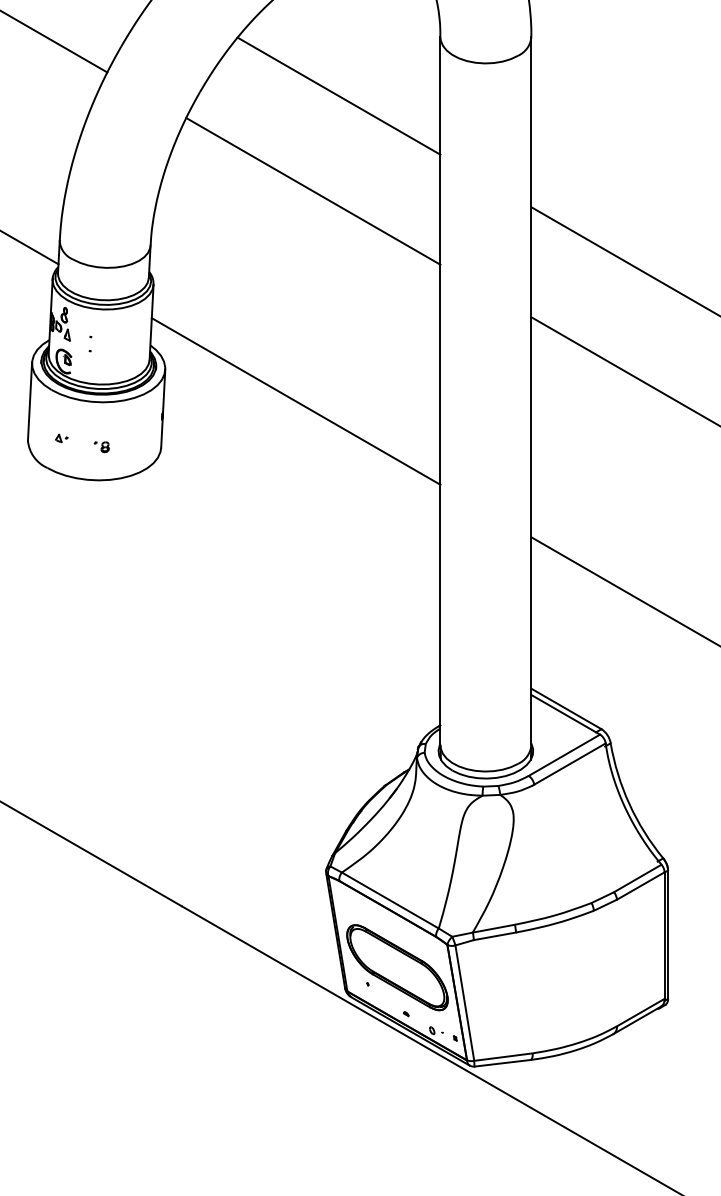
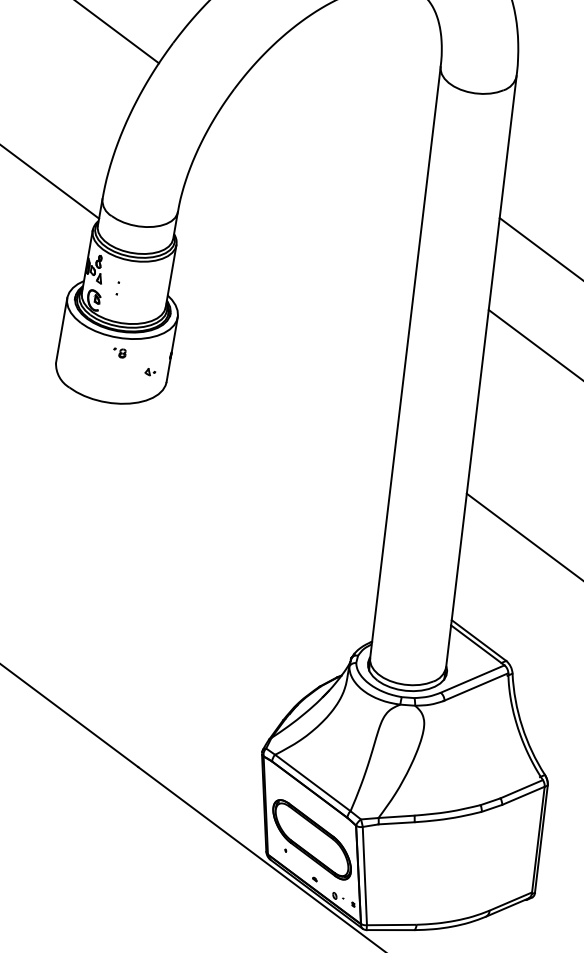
line: (338, 95) -> (349, 105), removed
line: (313, 191) -> (319, 183), removed
line: (295, 401) -> (283, 356), removed
part: (61, 438) -> (150, 372), moved
part: (101, 447) -> (119, 353), moved

